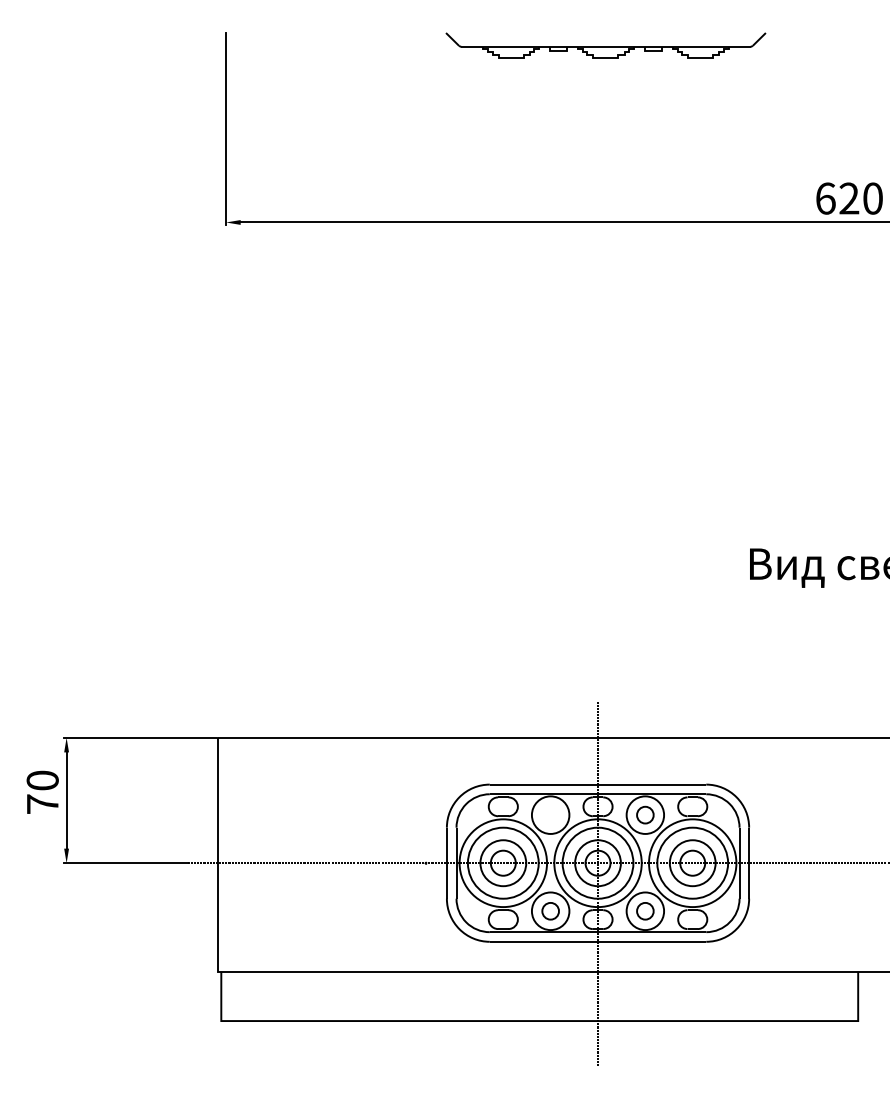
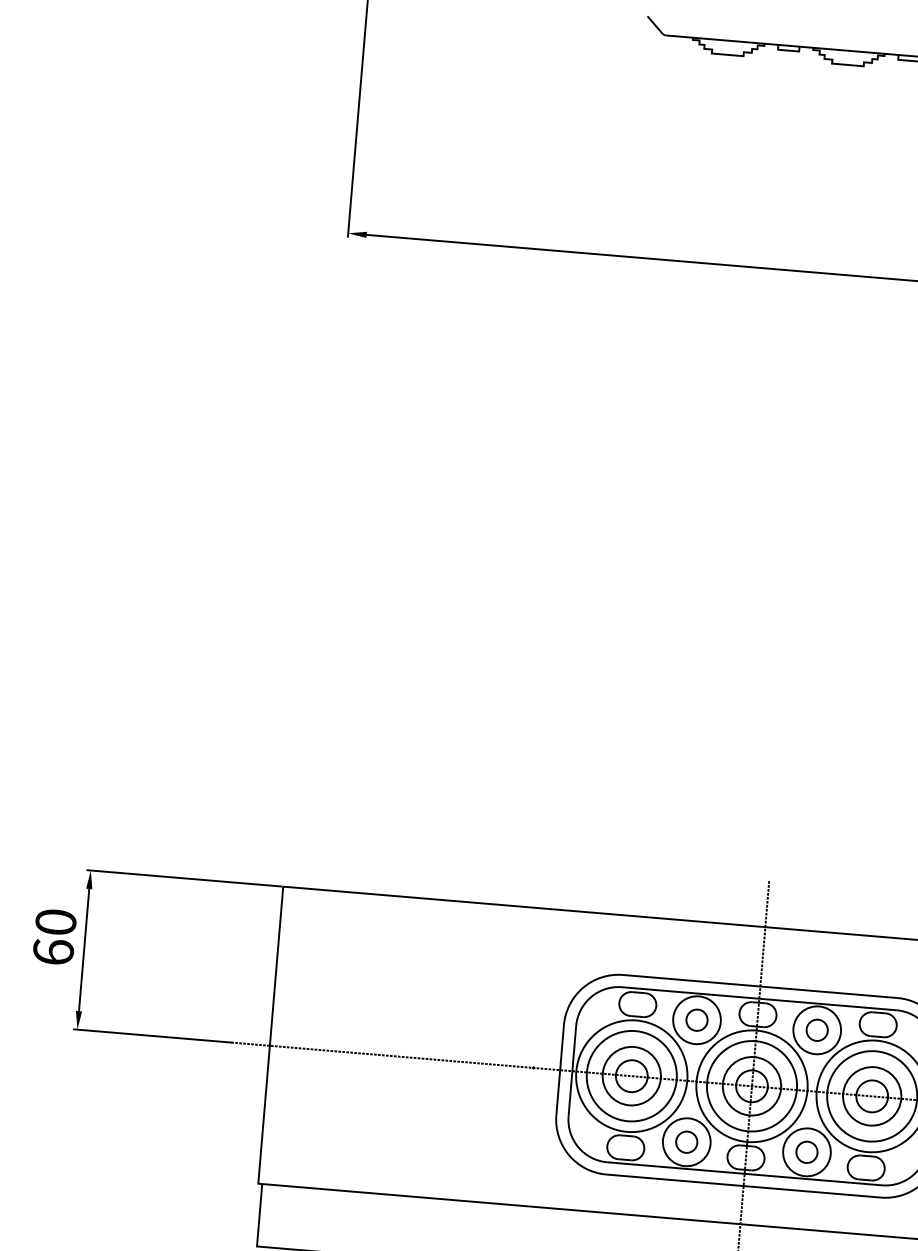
text: (42, 803) -> (53, 951), 70 -> 60
part: (550, 814) -> (696, 1019), added

